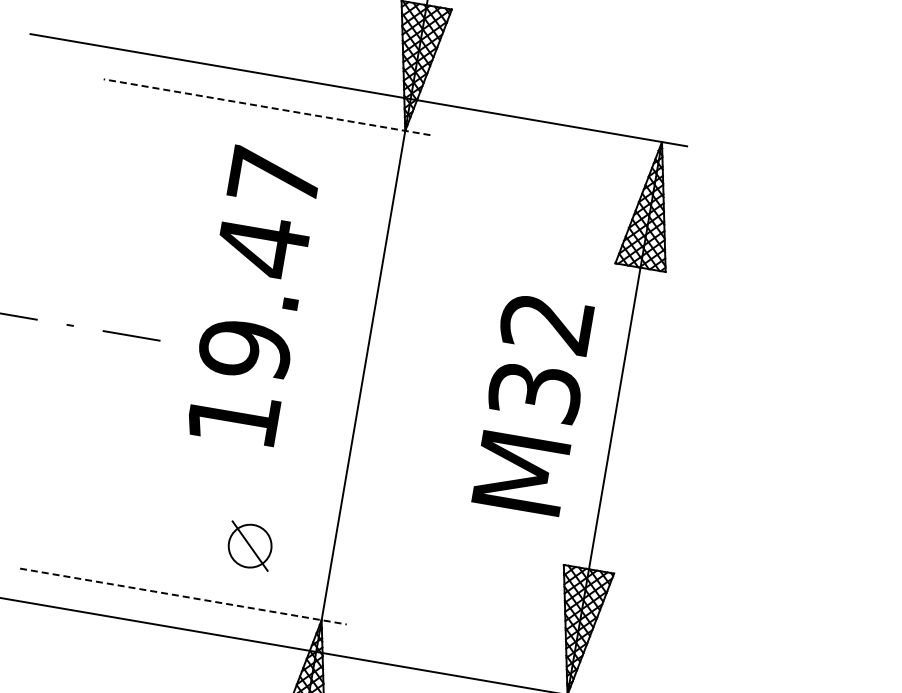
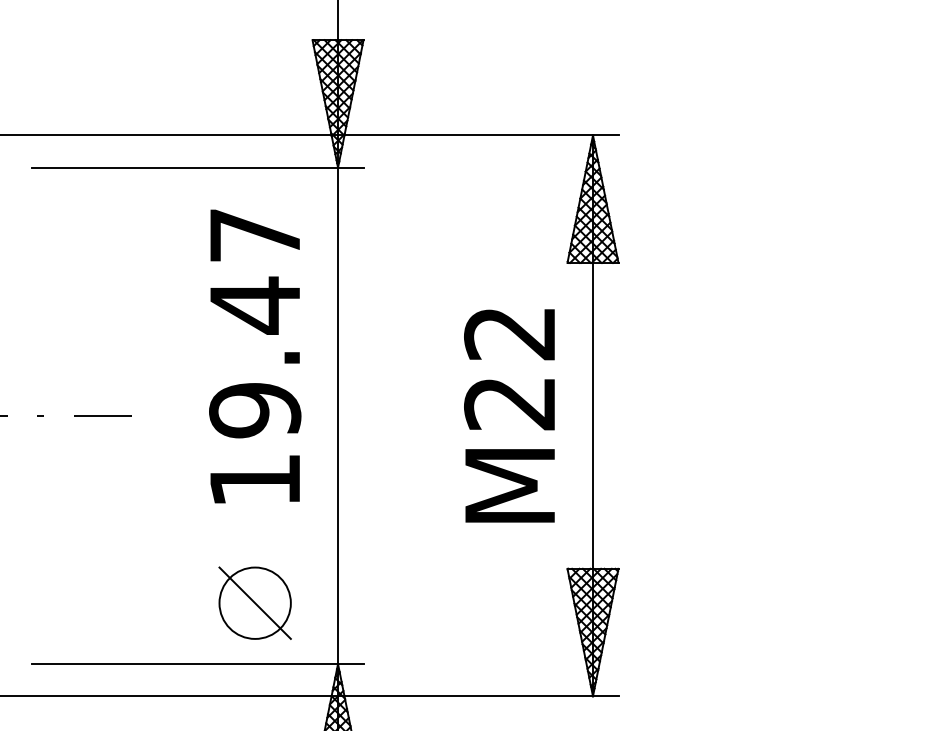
line: (266, 107) -> (197, 167), dashed -> solid
text: (254, 296) -> (255, 356), moved
text: (535, 392) -> (510, 403), M32 -> M22
part: (249, 545) -> (254, 602), size x1.67
line: (183, 596) -> (197, 664), dashed -> solid

